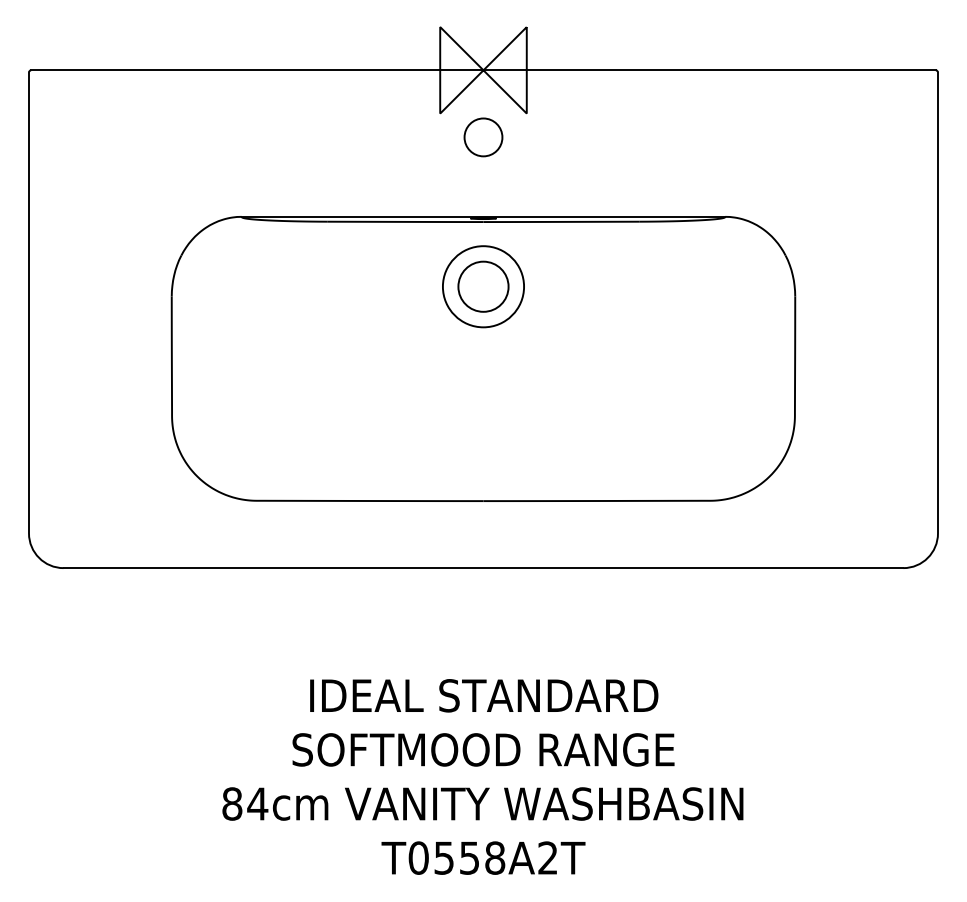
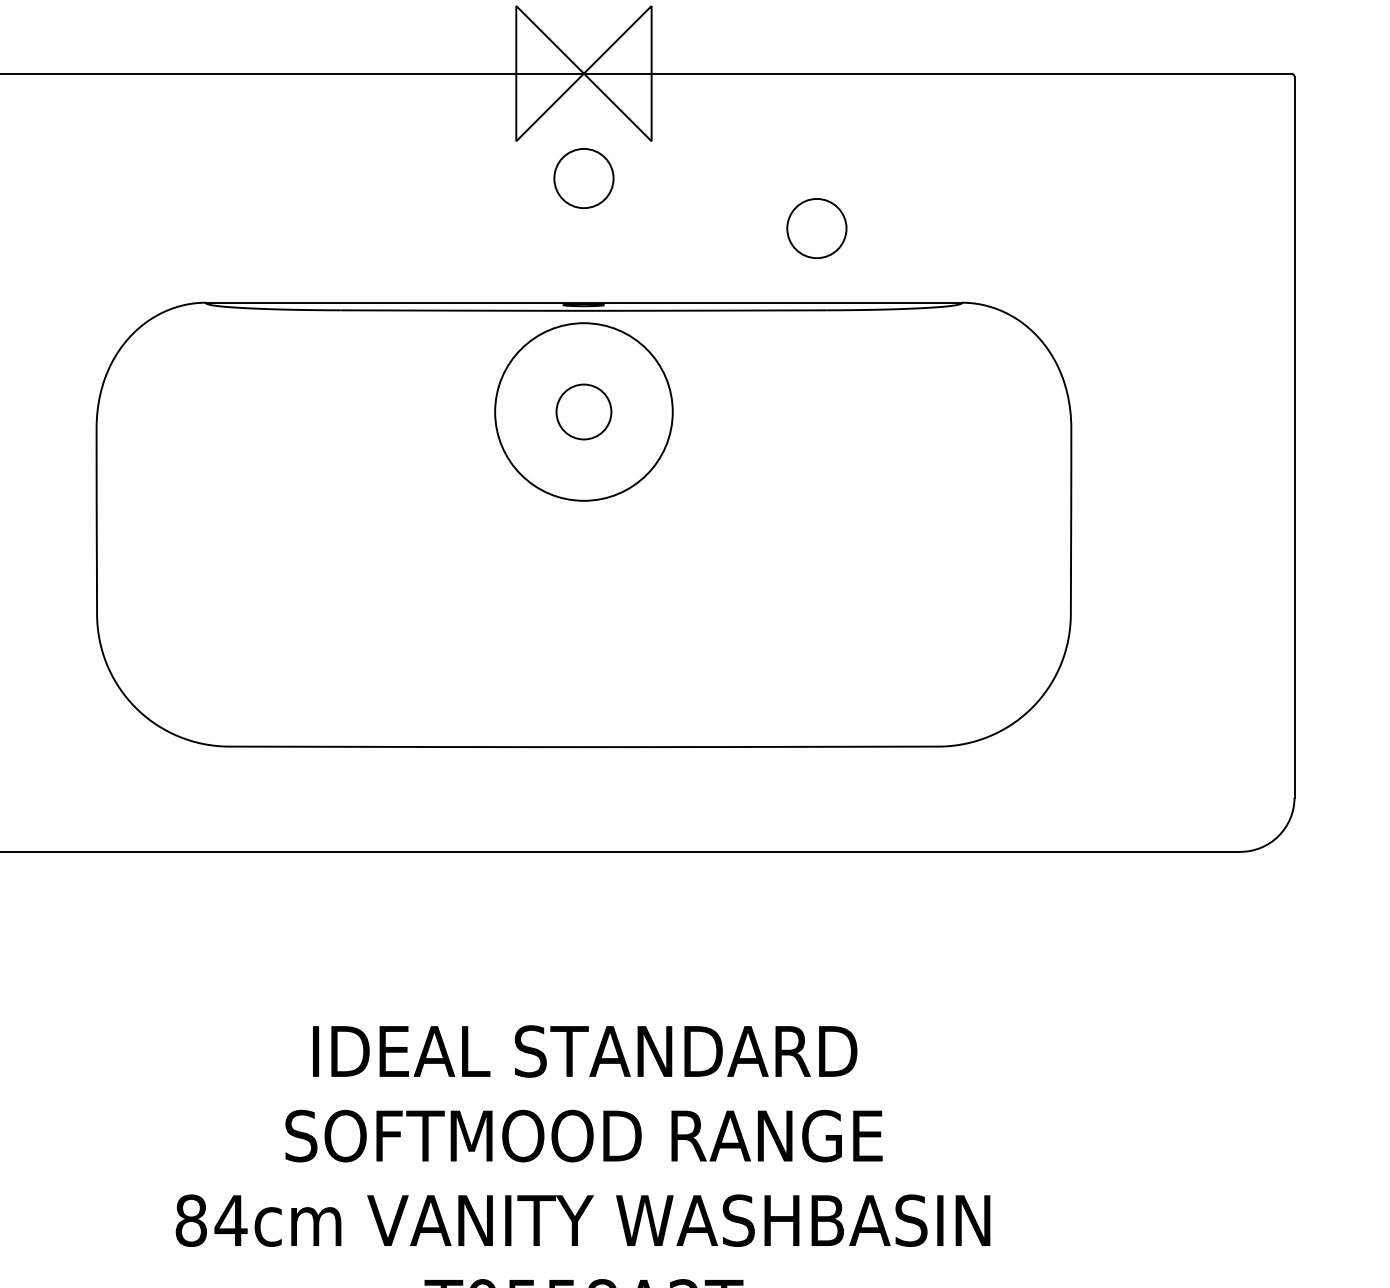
circle: (632, 169) -> (816, 228), added
circle: (483, 286) -> (583, 411), size x0.7
circle: (483, 286) -> (583, 411), size x1.4

